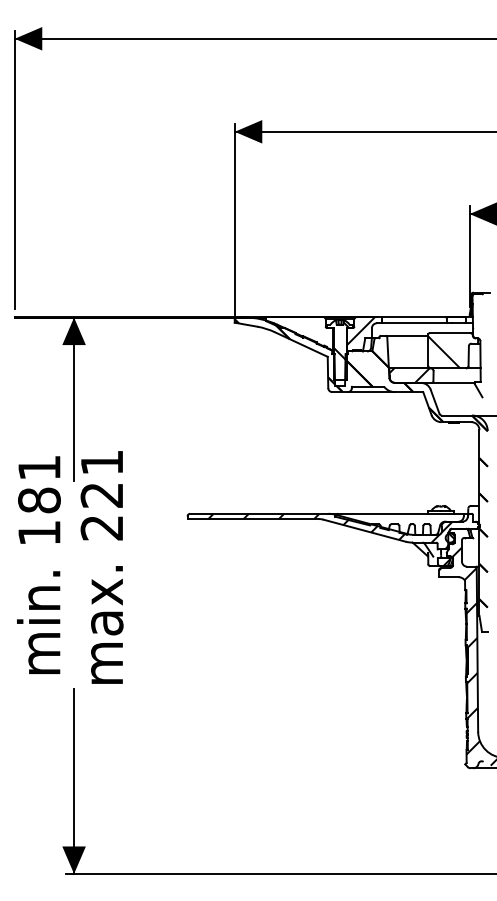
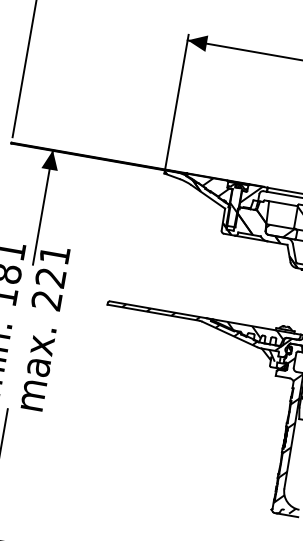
hatch: (297, 329) -> (207, 185), added
hatch: (399, 520) -> (255, 331), added

